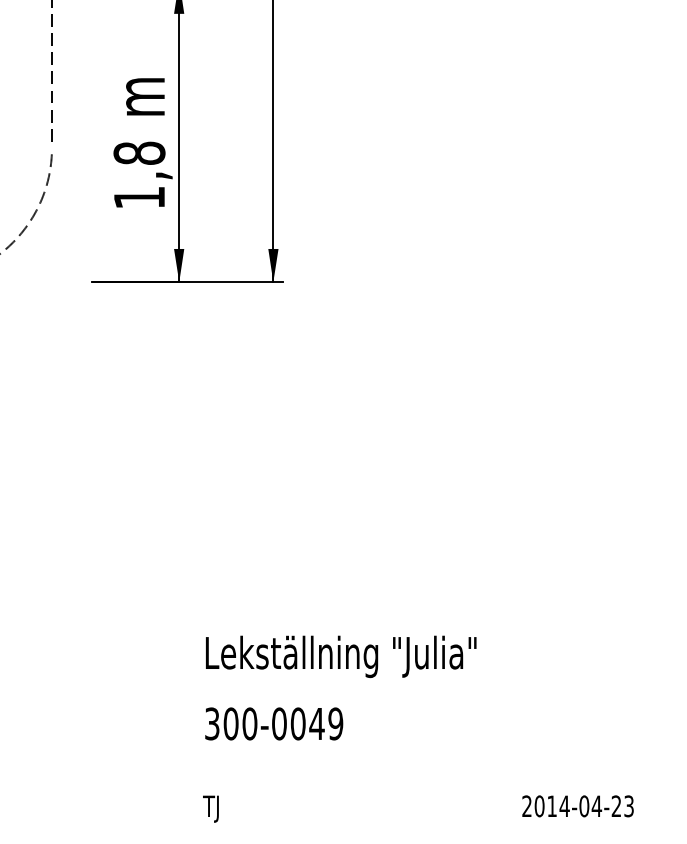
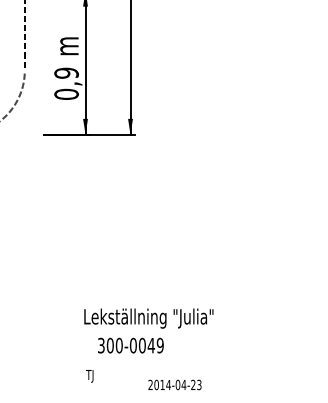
text: (139, 174) -> (66, 83), 1,8 -> 0,9
text: (340, 656) -> (148, 318), moved
text: (577, 805) -> (174, 384), moved
text: (210, 809) -> (89, 376), moved

